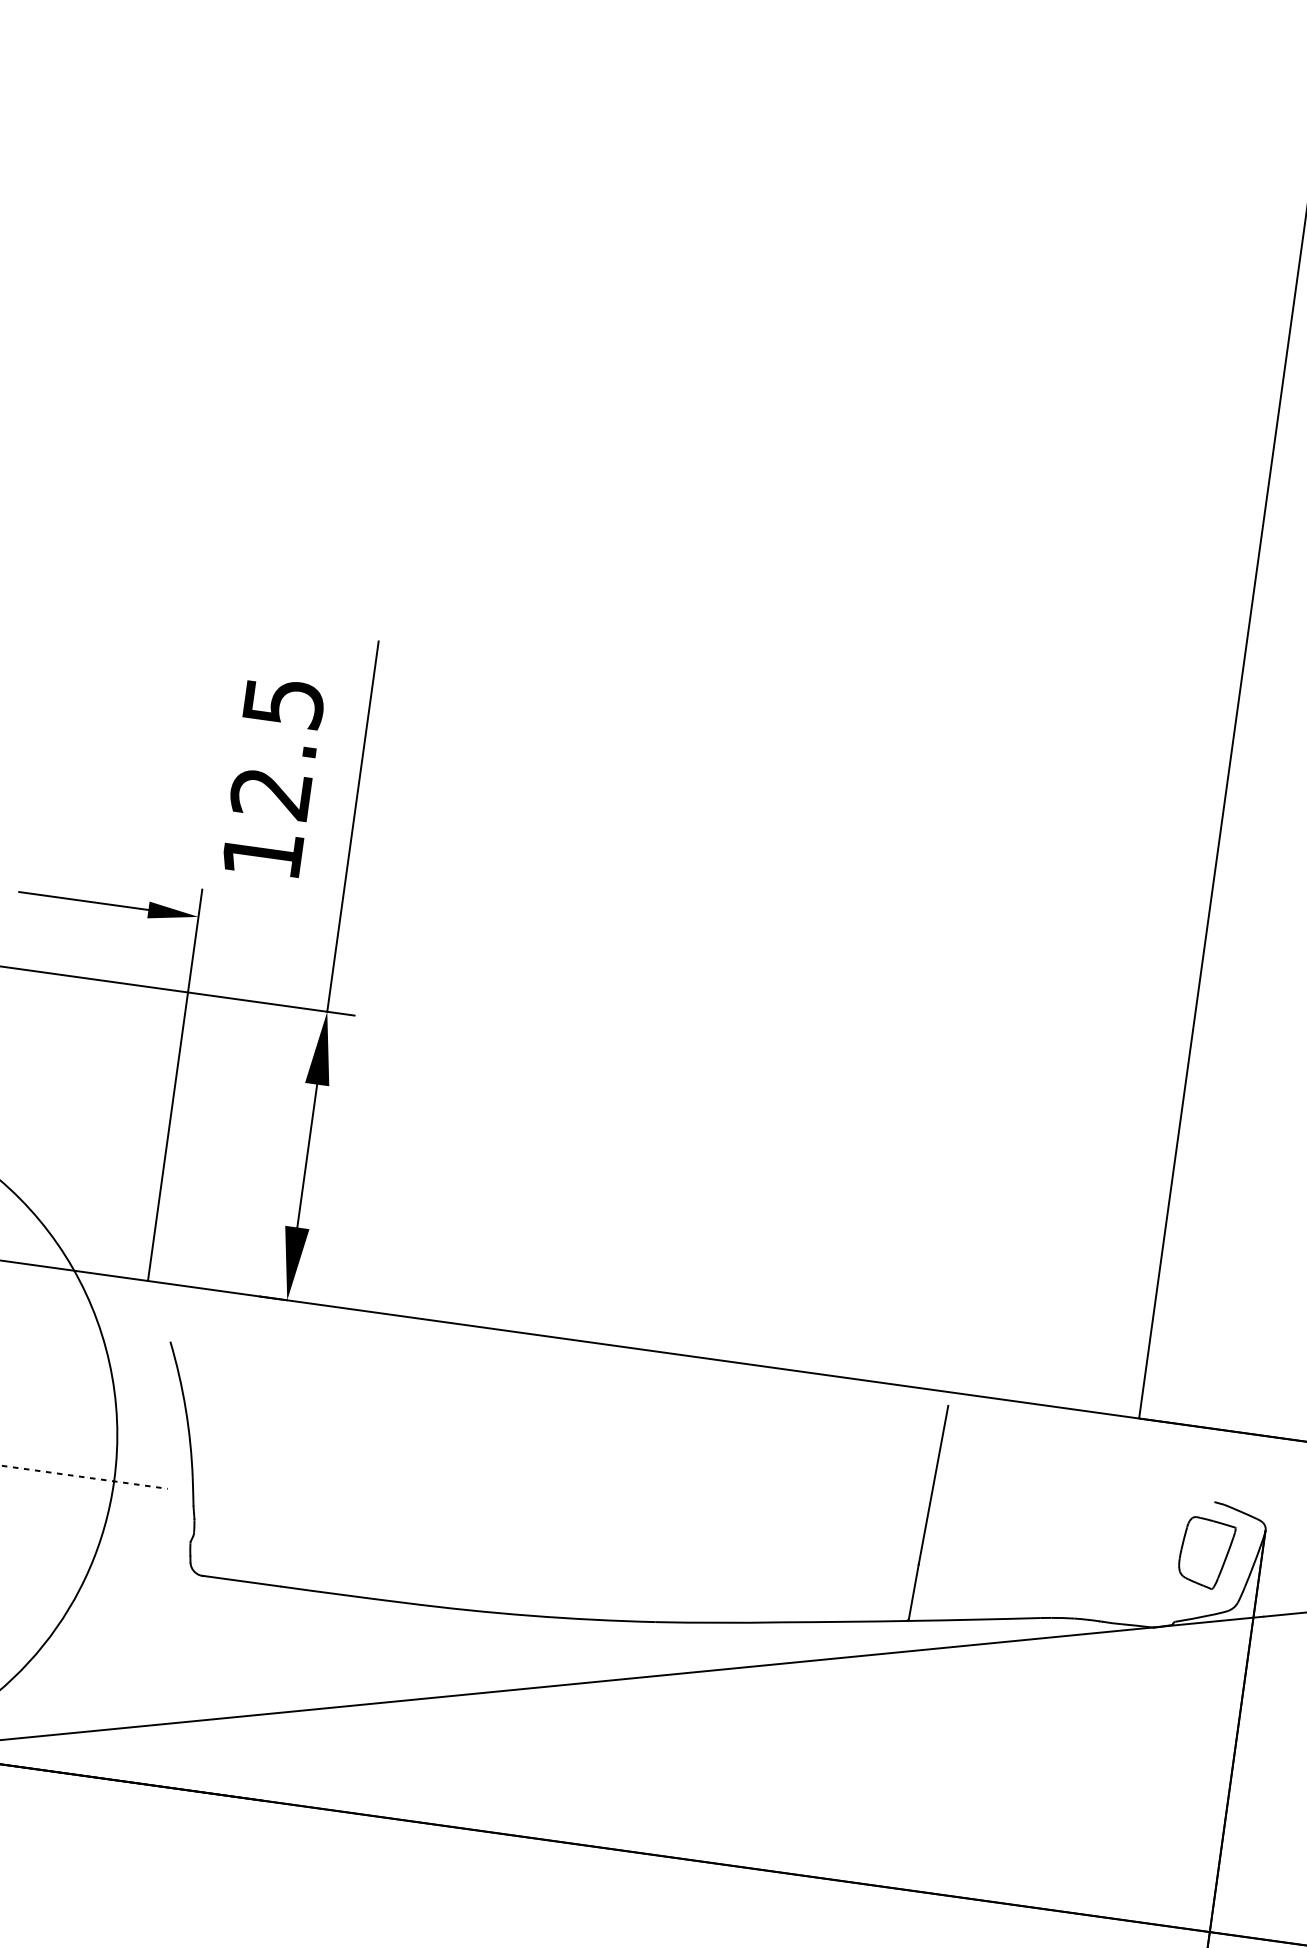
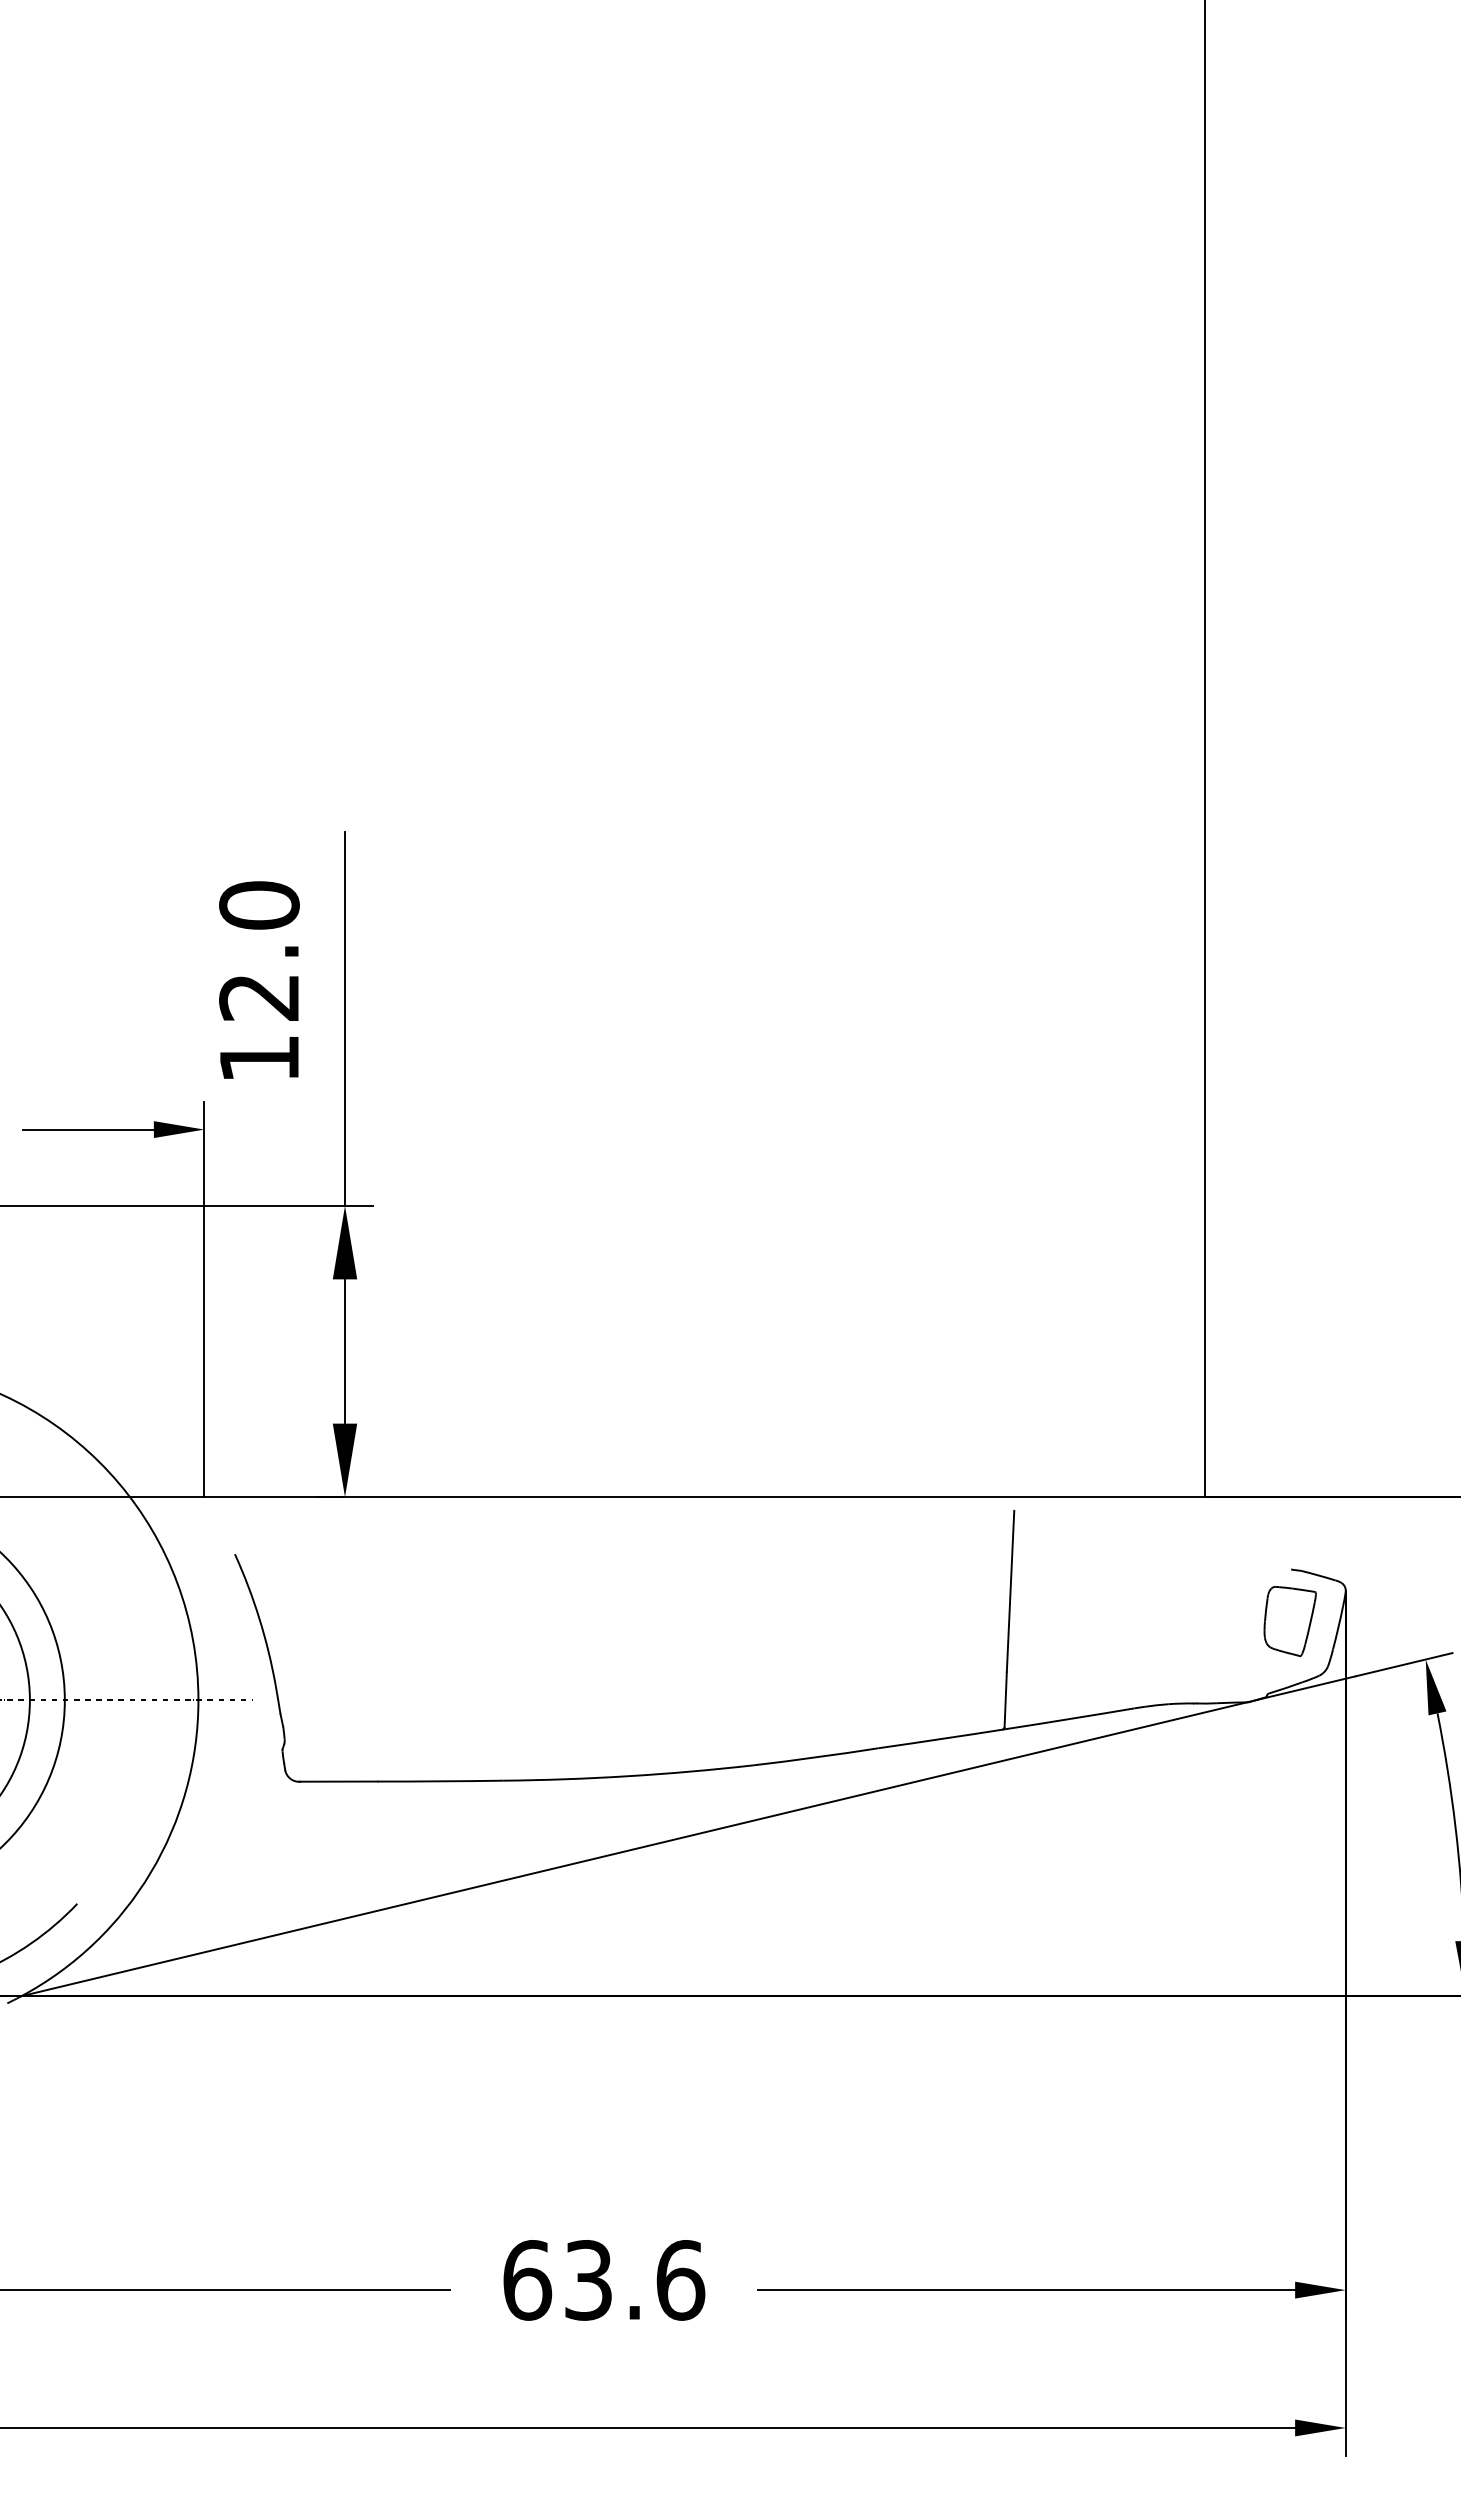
text: (283, 702) -> (259, 905), 12.5 -> 12.0

